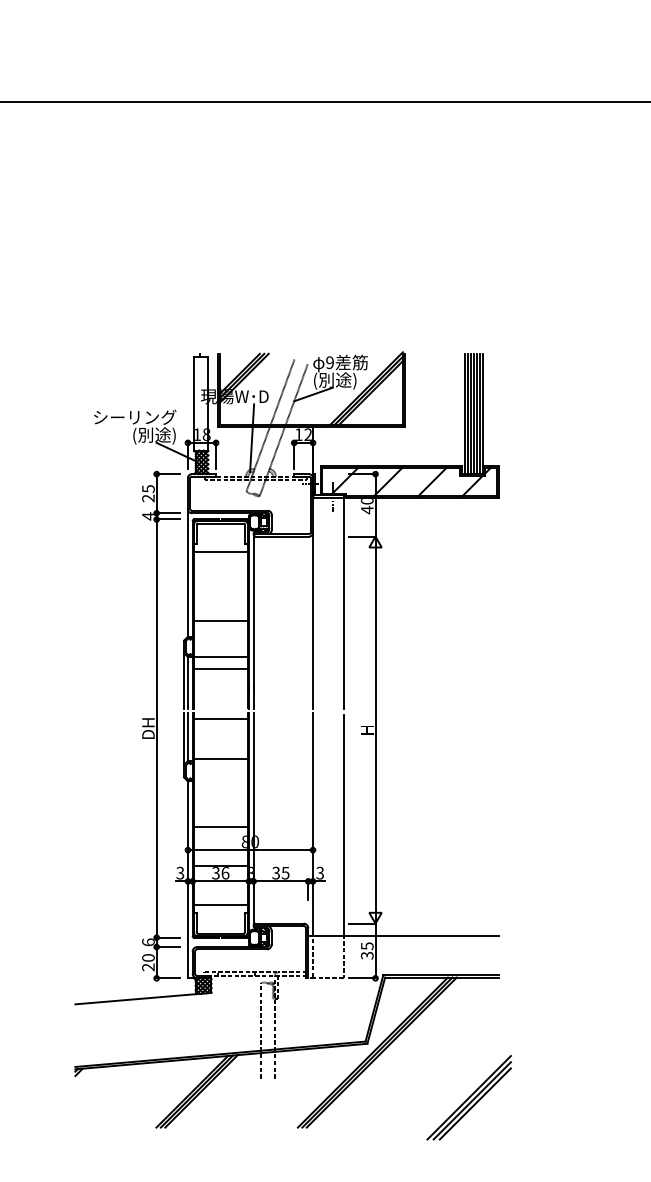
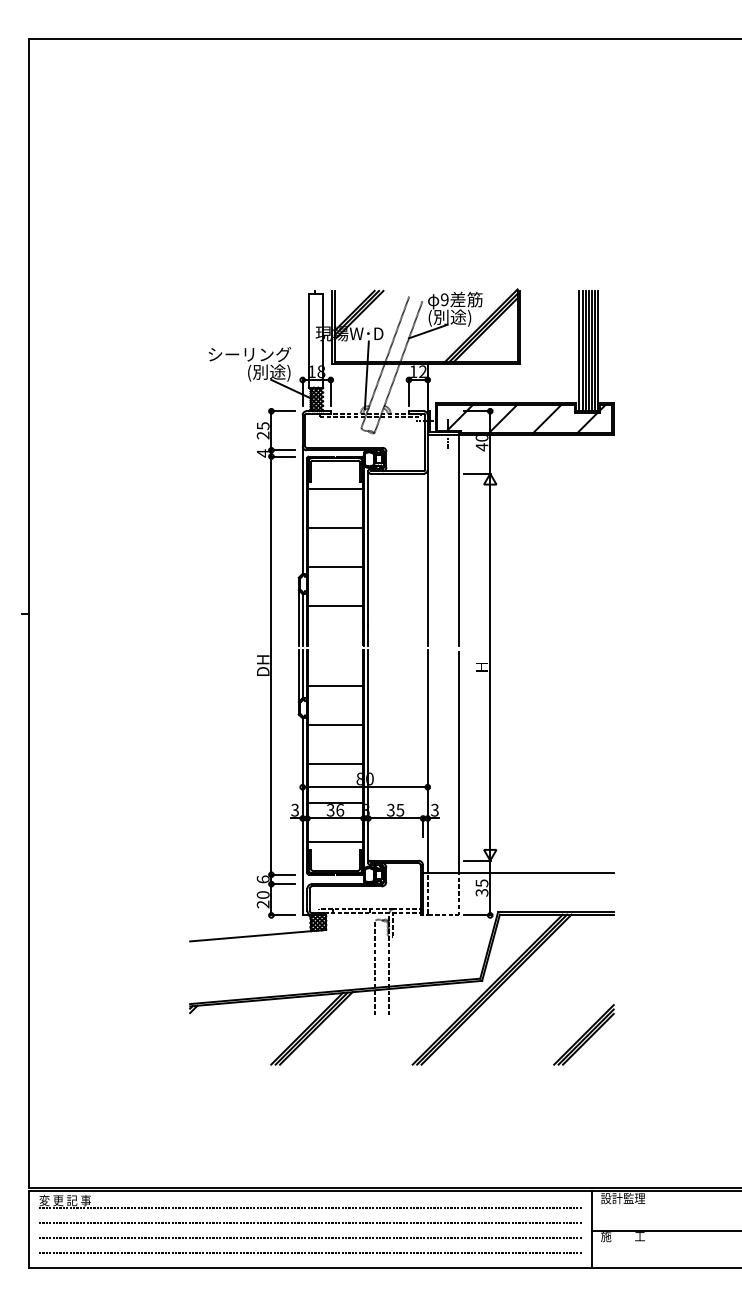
line: (220, 621) -> (335, 528), moved
line: (220, 657) -> (335, 567), moved
line: (220, 718) -> (335, 685), moved
line: (220, 758) -> (335, 724), moved
part: (468, 1097) -> (583, 1034), size x0.71

